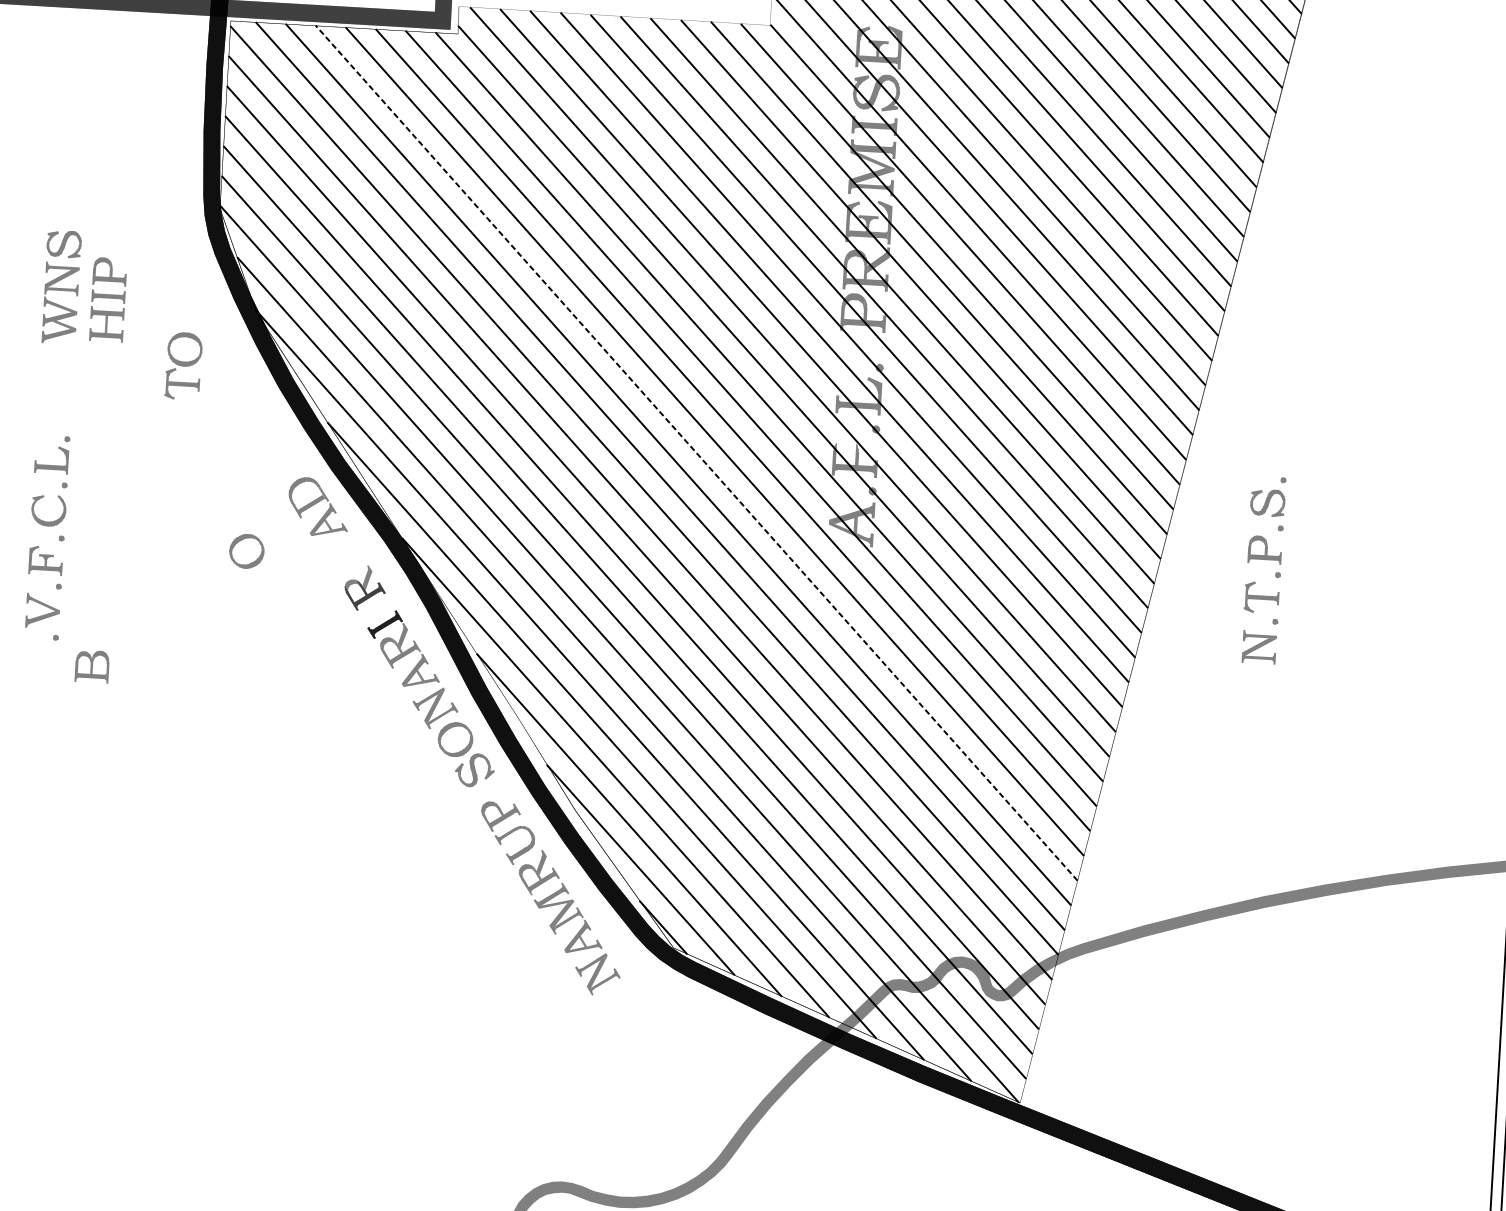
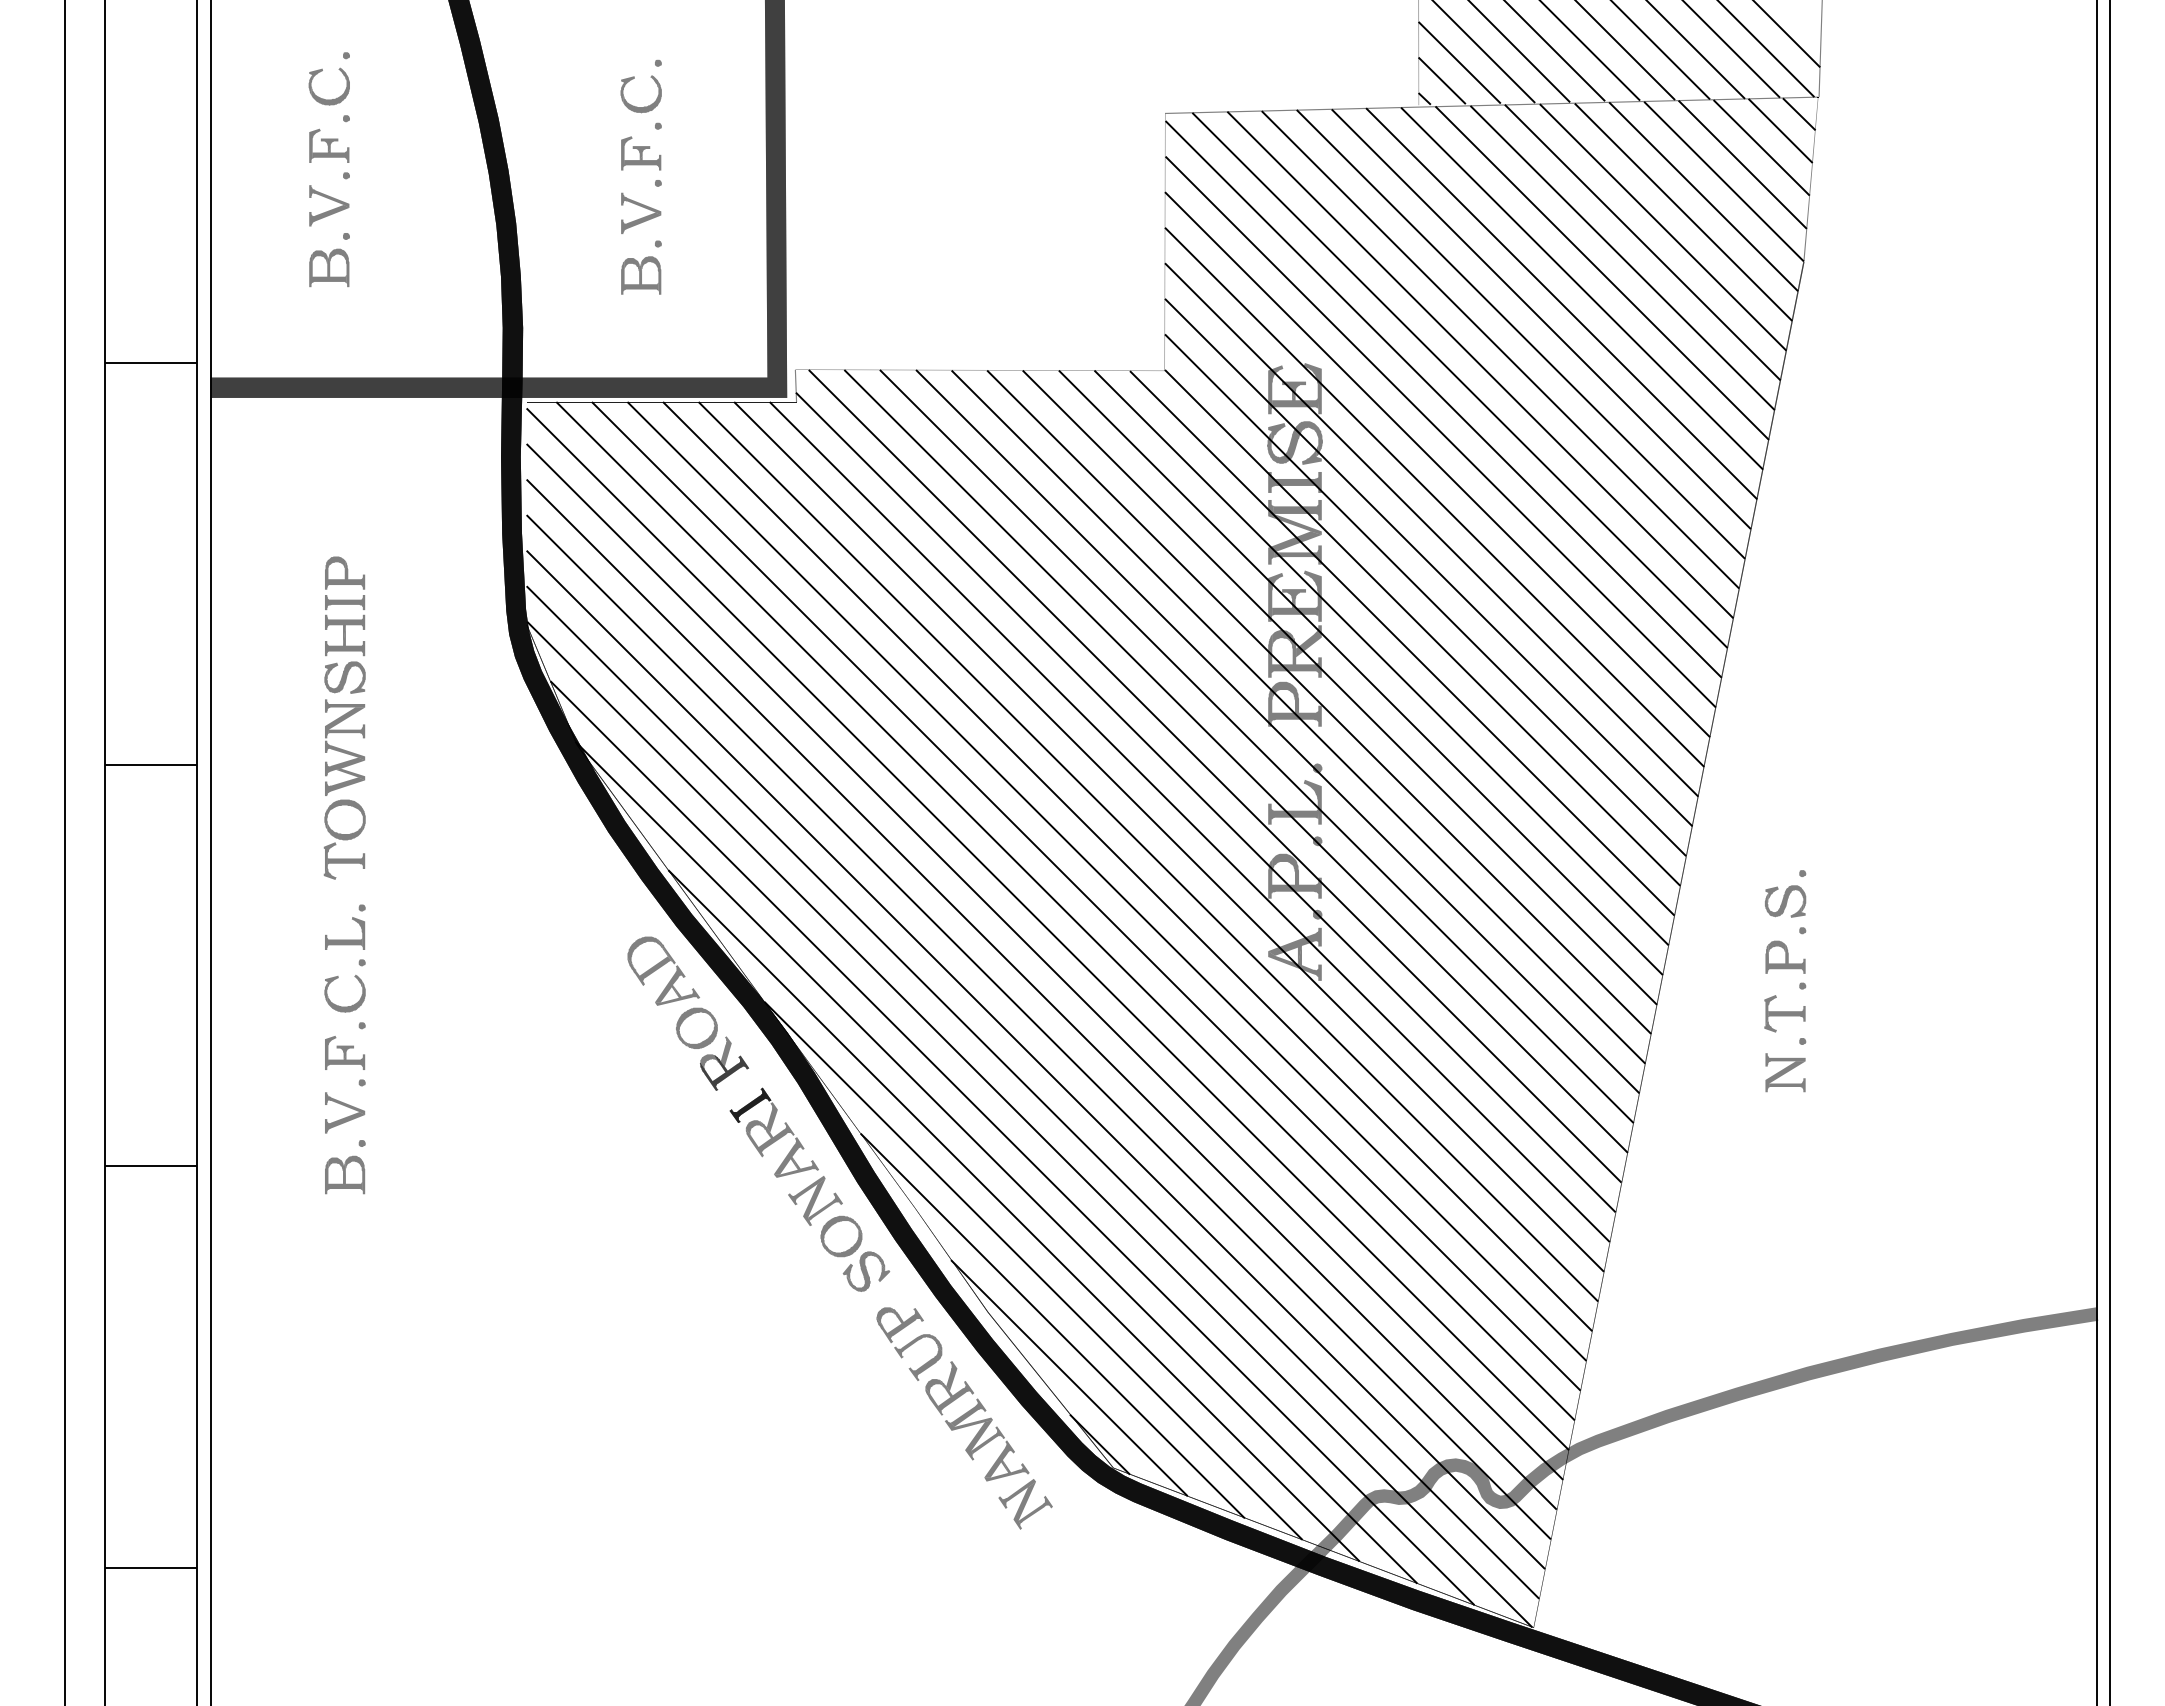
part: (107, 299) -> (344, 605), moved
part: (183, 366) -> (344, 839), moved
fill: (846, 450) -> (1283, 868), added
line: (696, 453) -> (1106, 881), dashed -> solid
part: (246, 550) -> (696, 1027), moved
part: (91, 666) -> (344, 1175), moved

